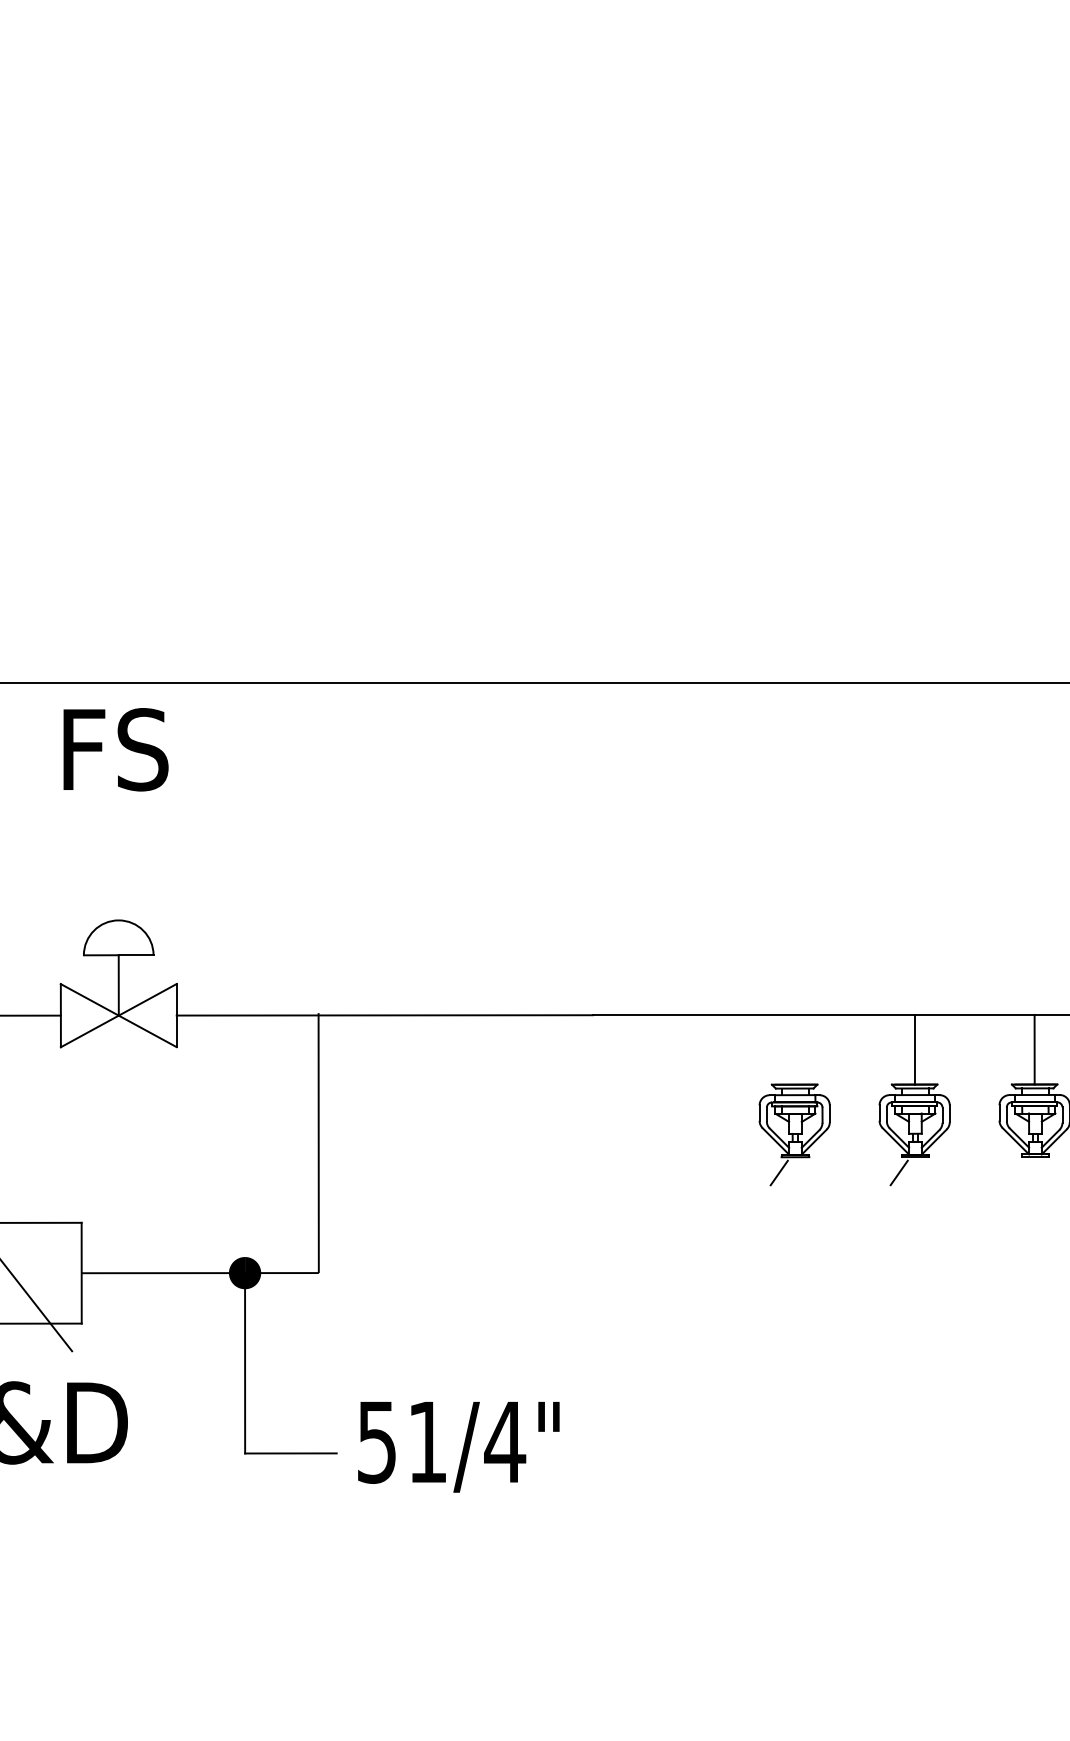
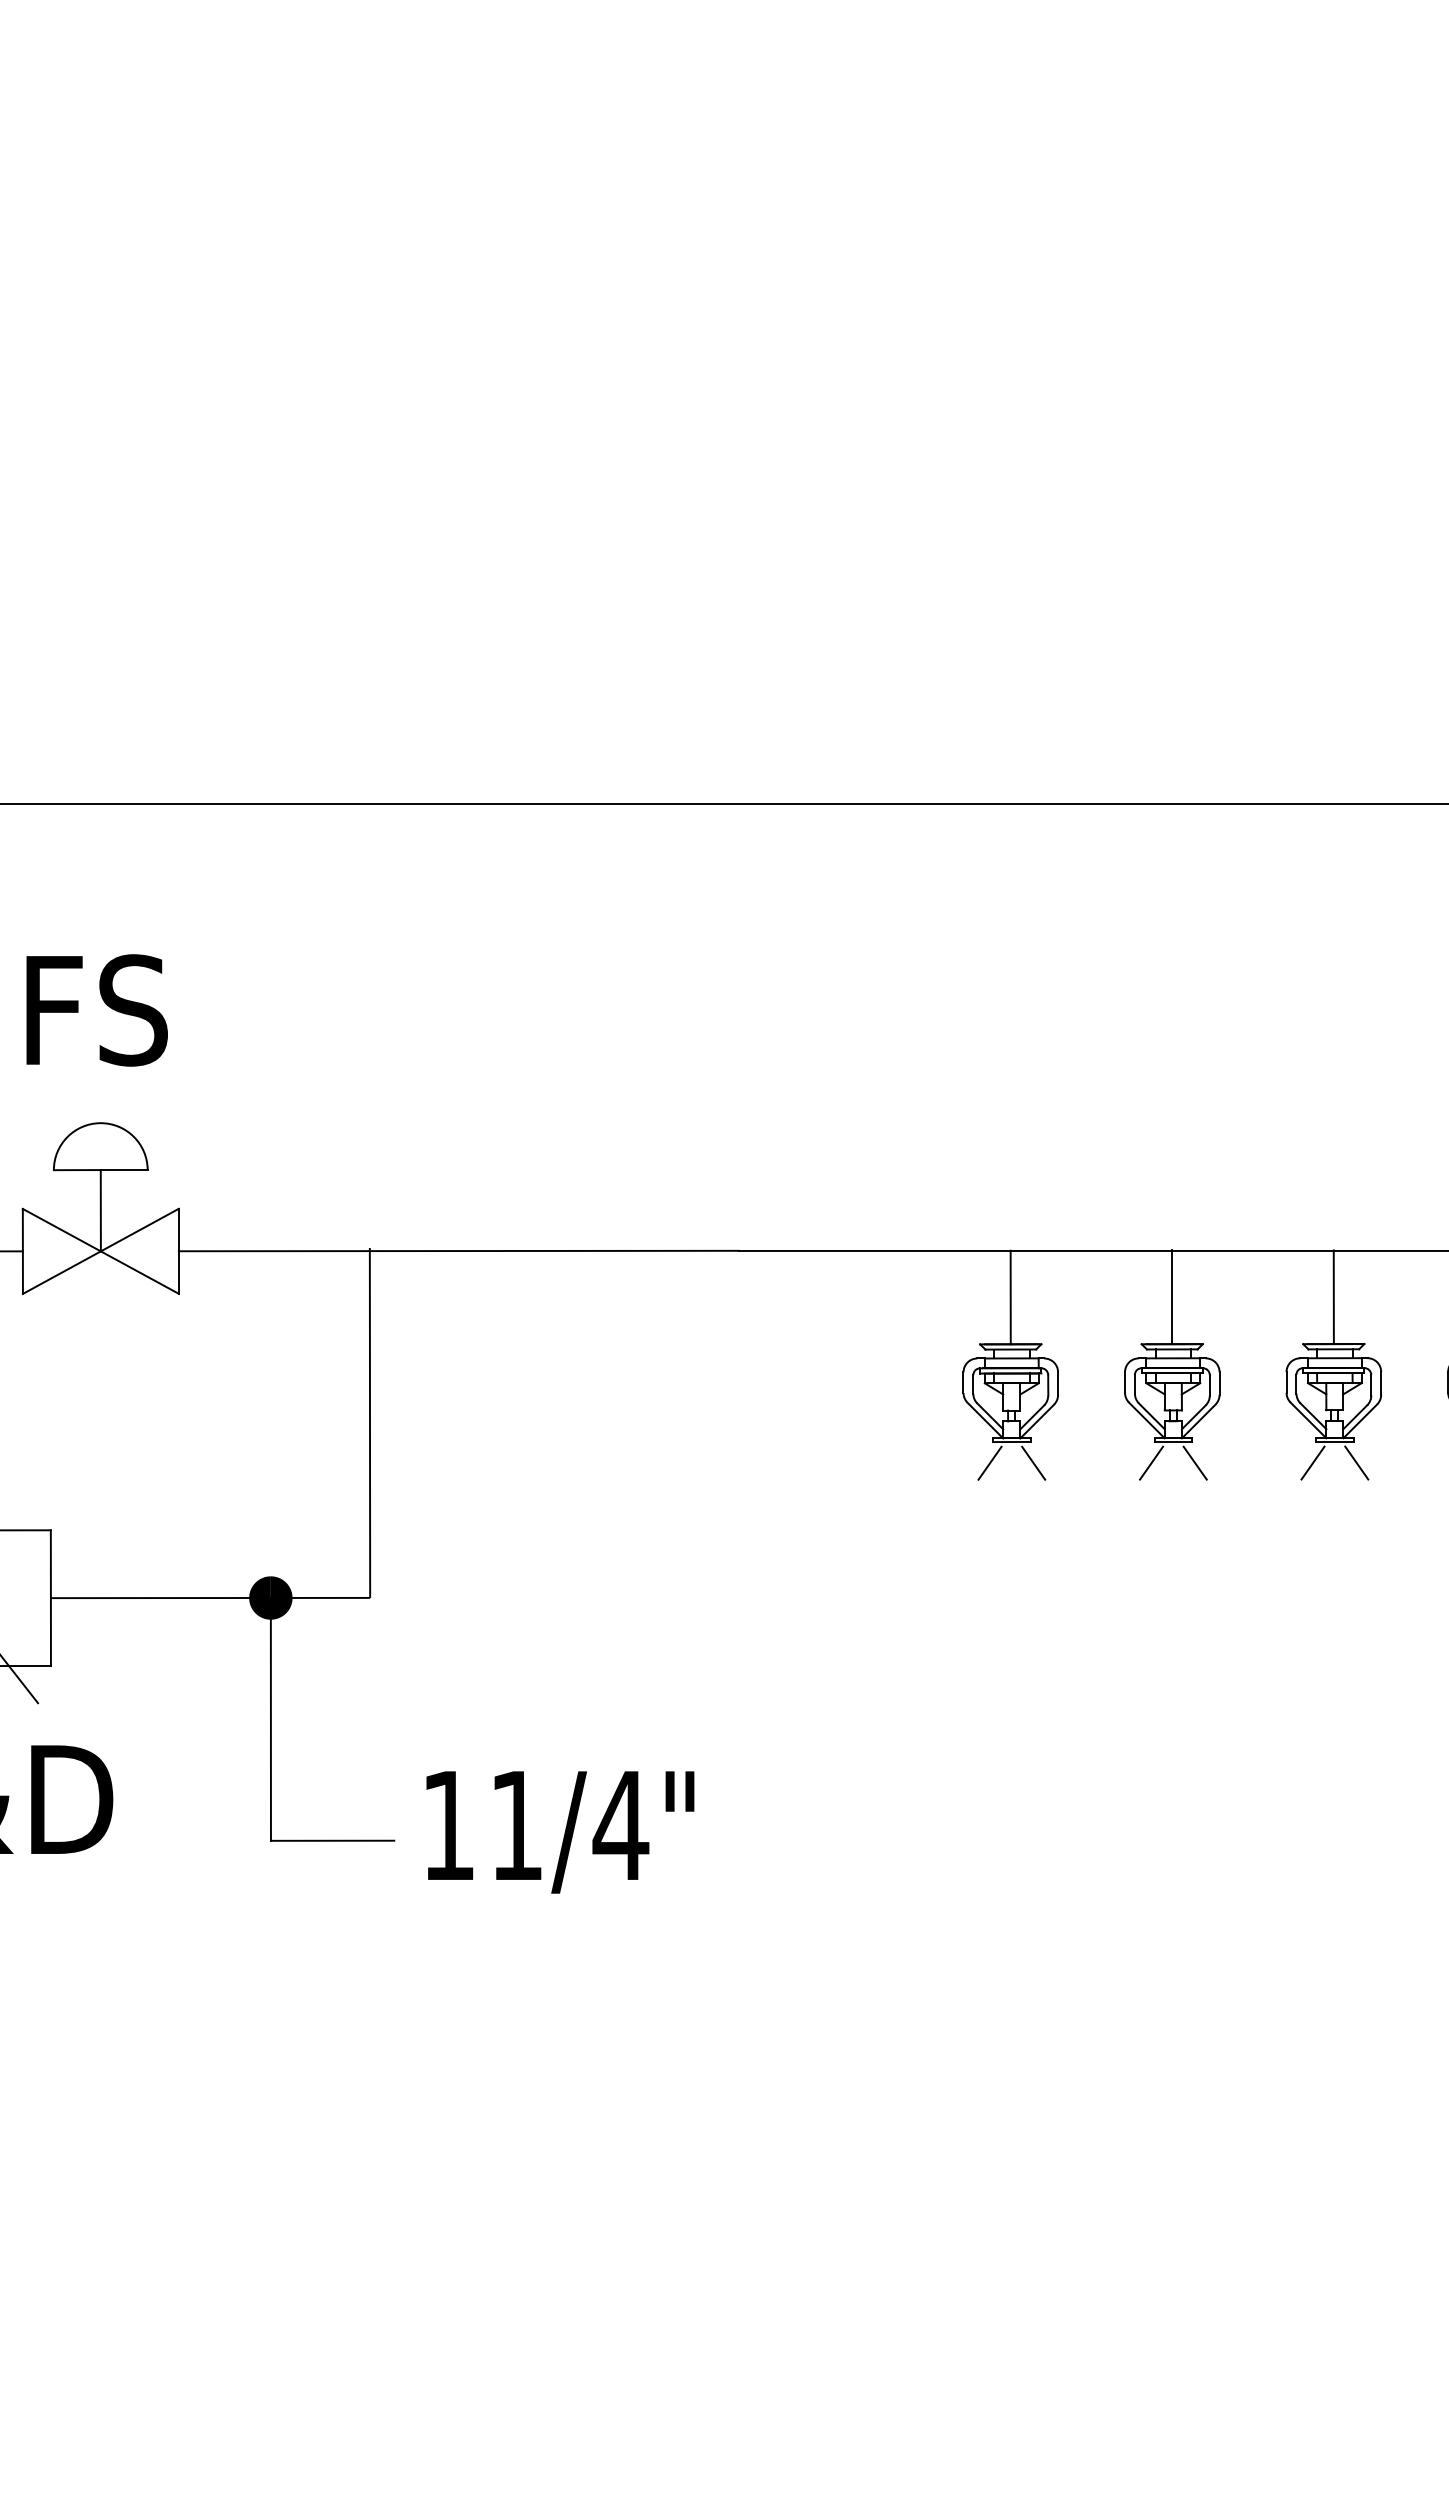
text: (115, 749) -> (96, 1010), moved
line: (794, 1049) -> (1010, 1297), added
line: (811, 1172) -> (1033, 1462), added
line: (931, 1172) -> (1194, 1462), added
line: (1018, 1172) -> (1312, 1462), added
line: (1051, 1172) -> (1356, 1462), added
text: (377, 1442) -> (448, 1826), 51/4" -> 11/4"

